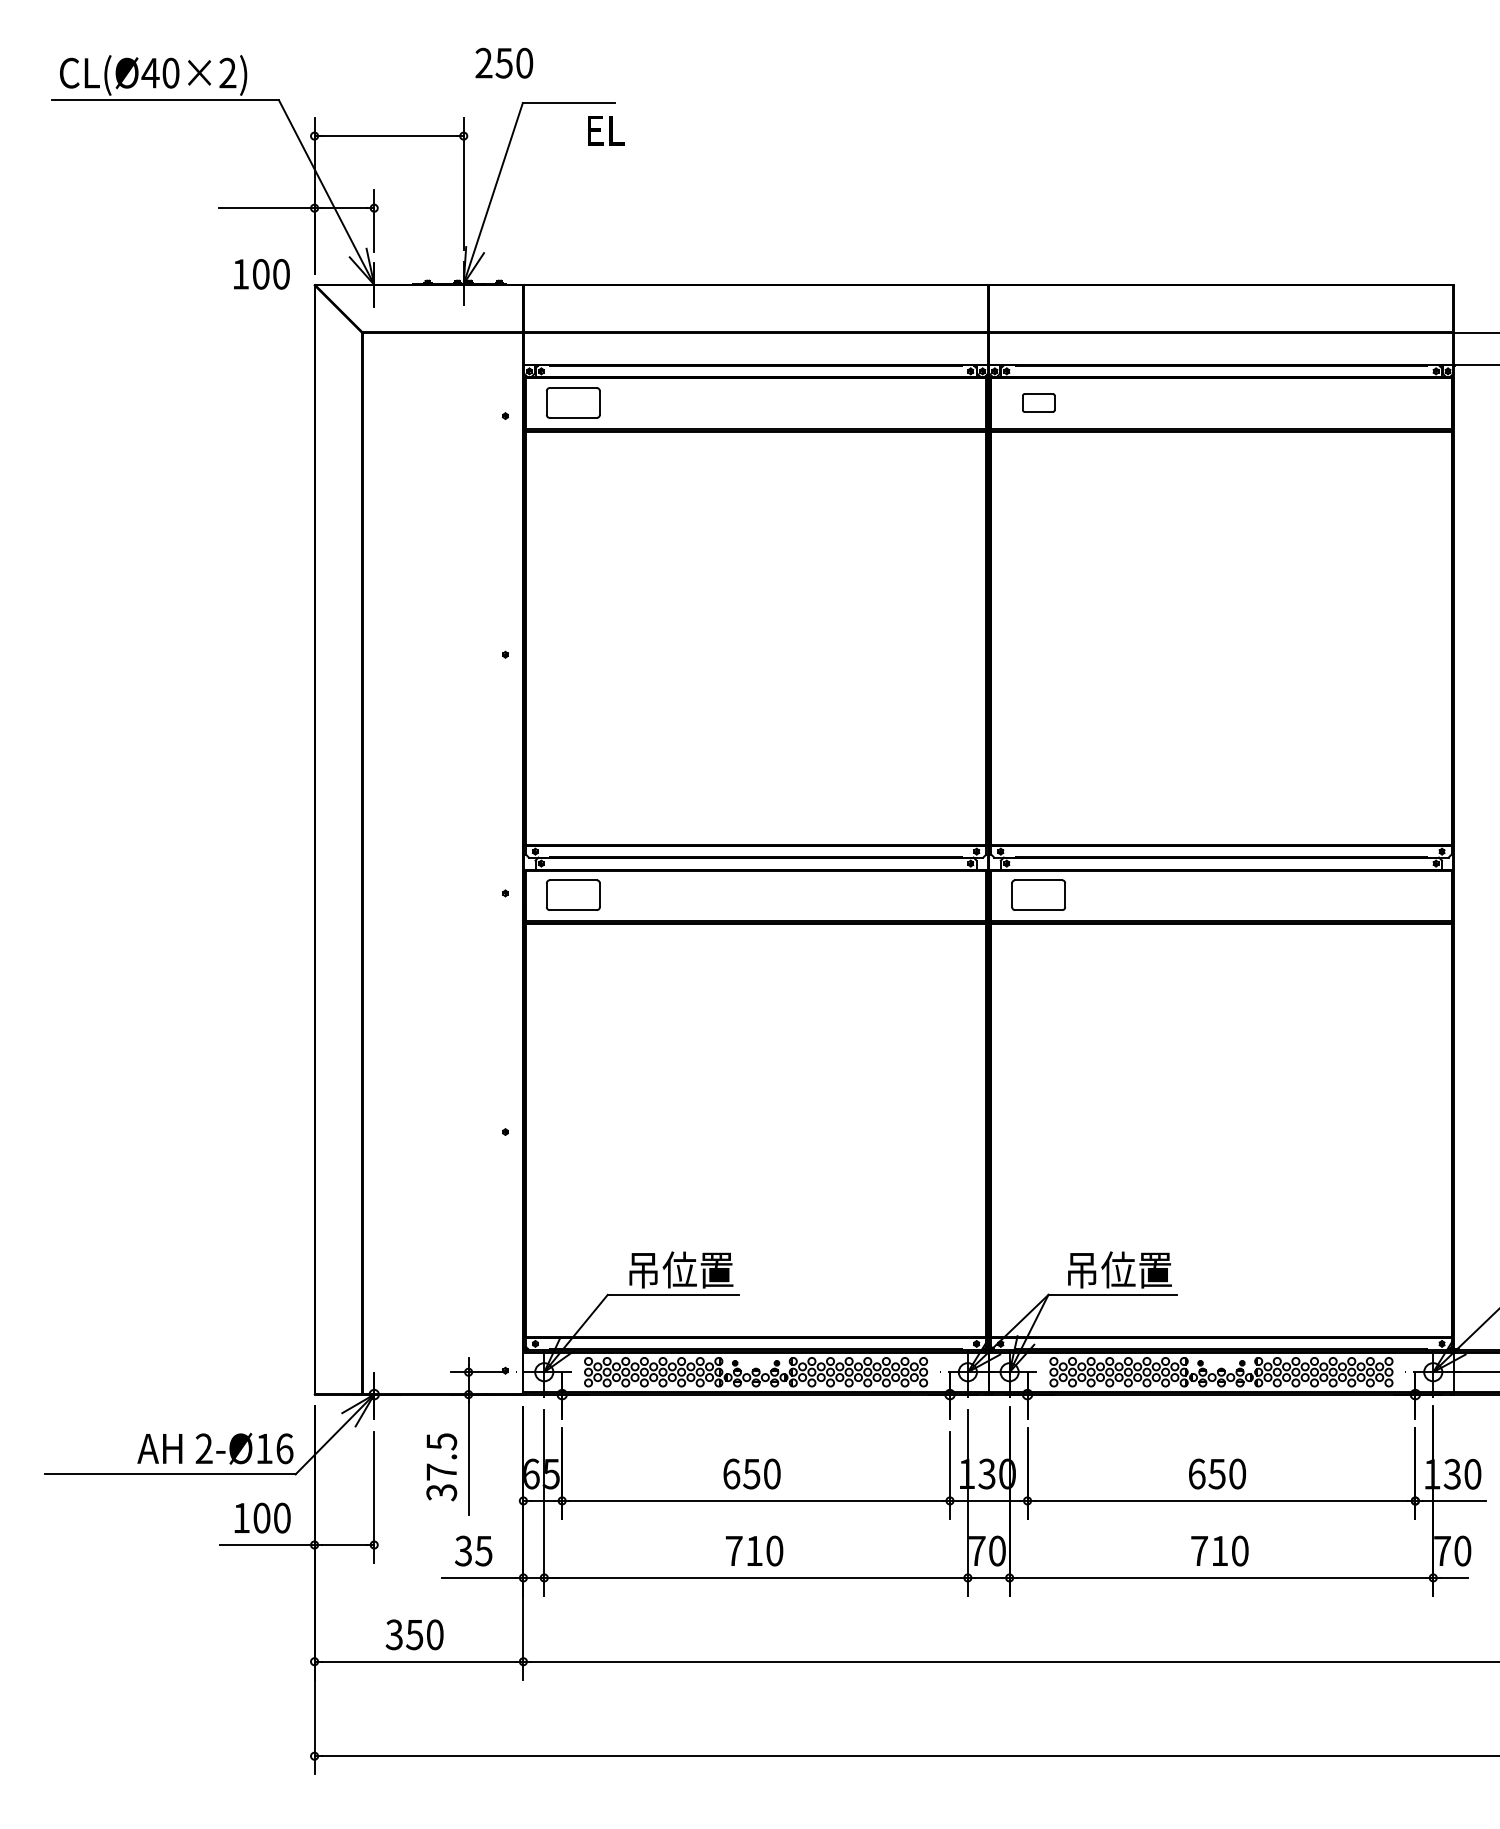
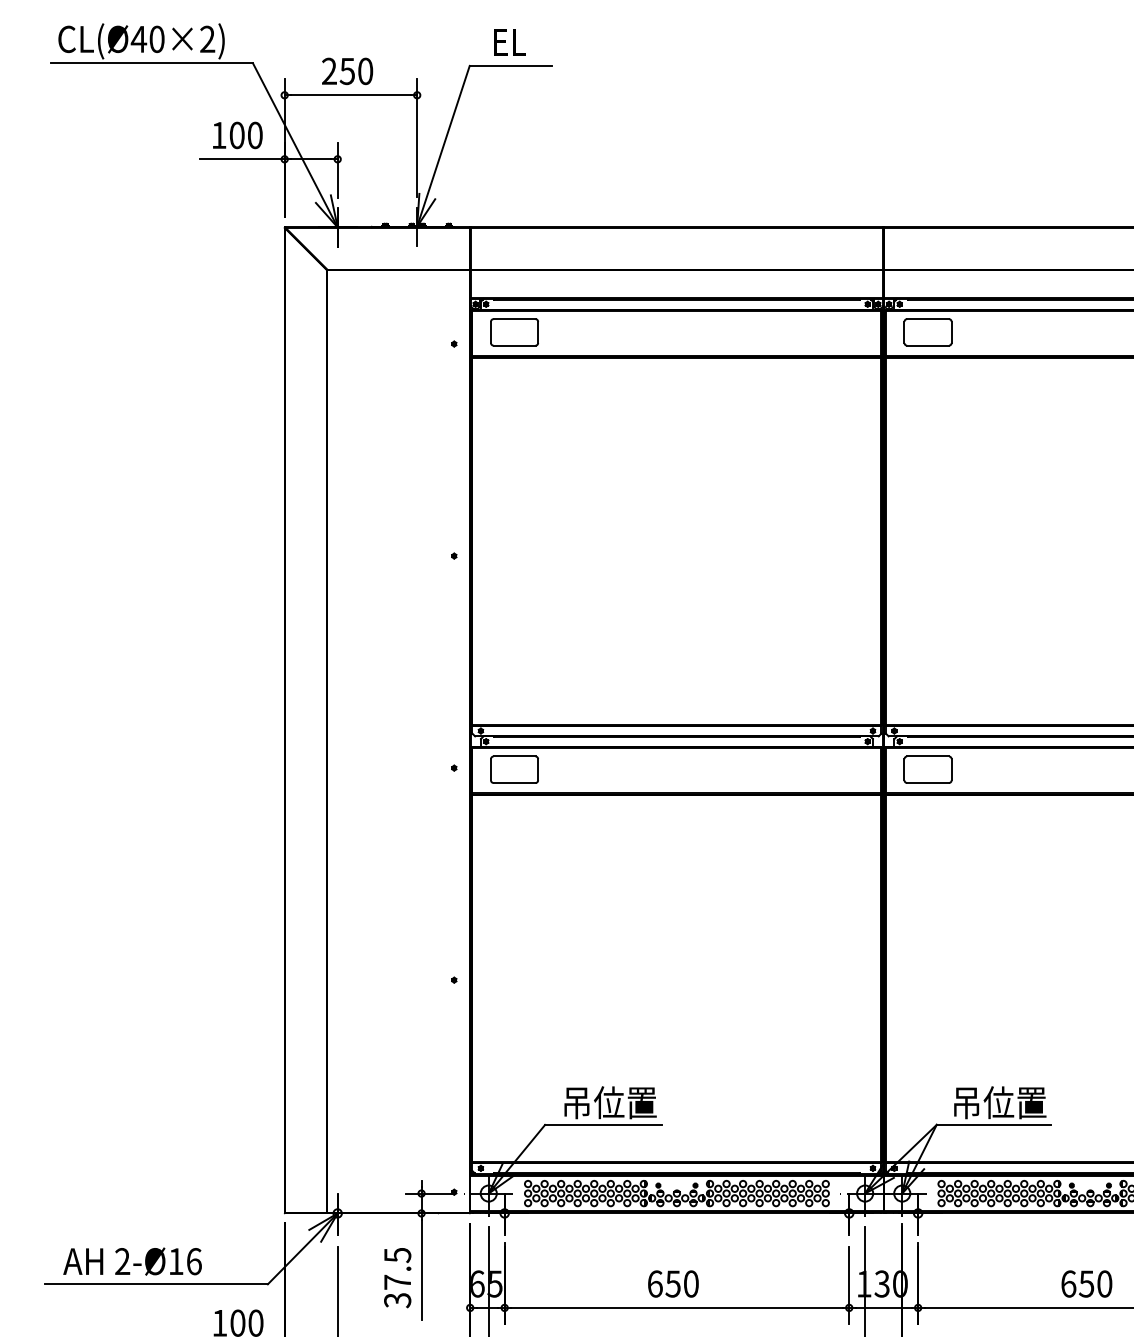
text: (504, 62) -> (347, 70), moved
text: (606, 130) -> (510, 42), moved
text: (261, 274) -> (237, 135), moved
part: (1038, 402) -> (927, 331), size x1.67
text: (215, 1448) -> (132, 1261), moved

